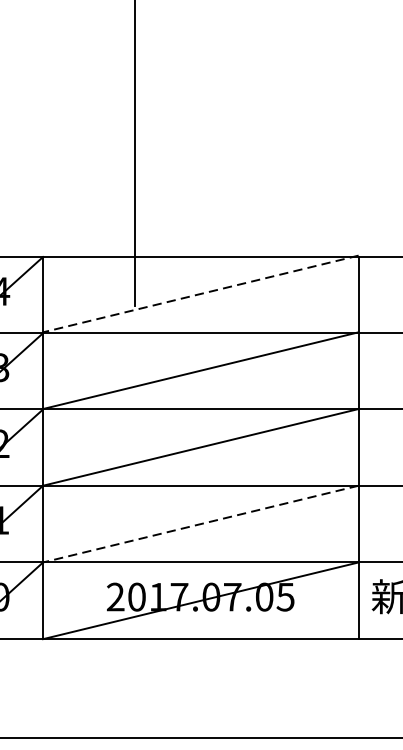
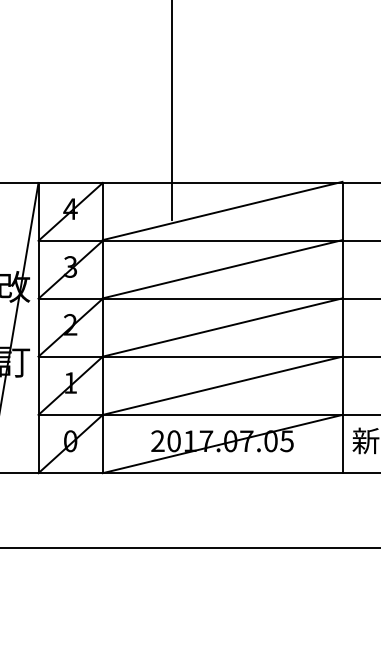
line: (200, 294) -> (222, 211), dashed -> solid
line: (200, 523) -> (222, 385), dashed -> solid

